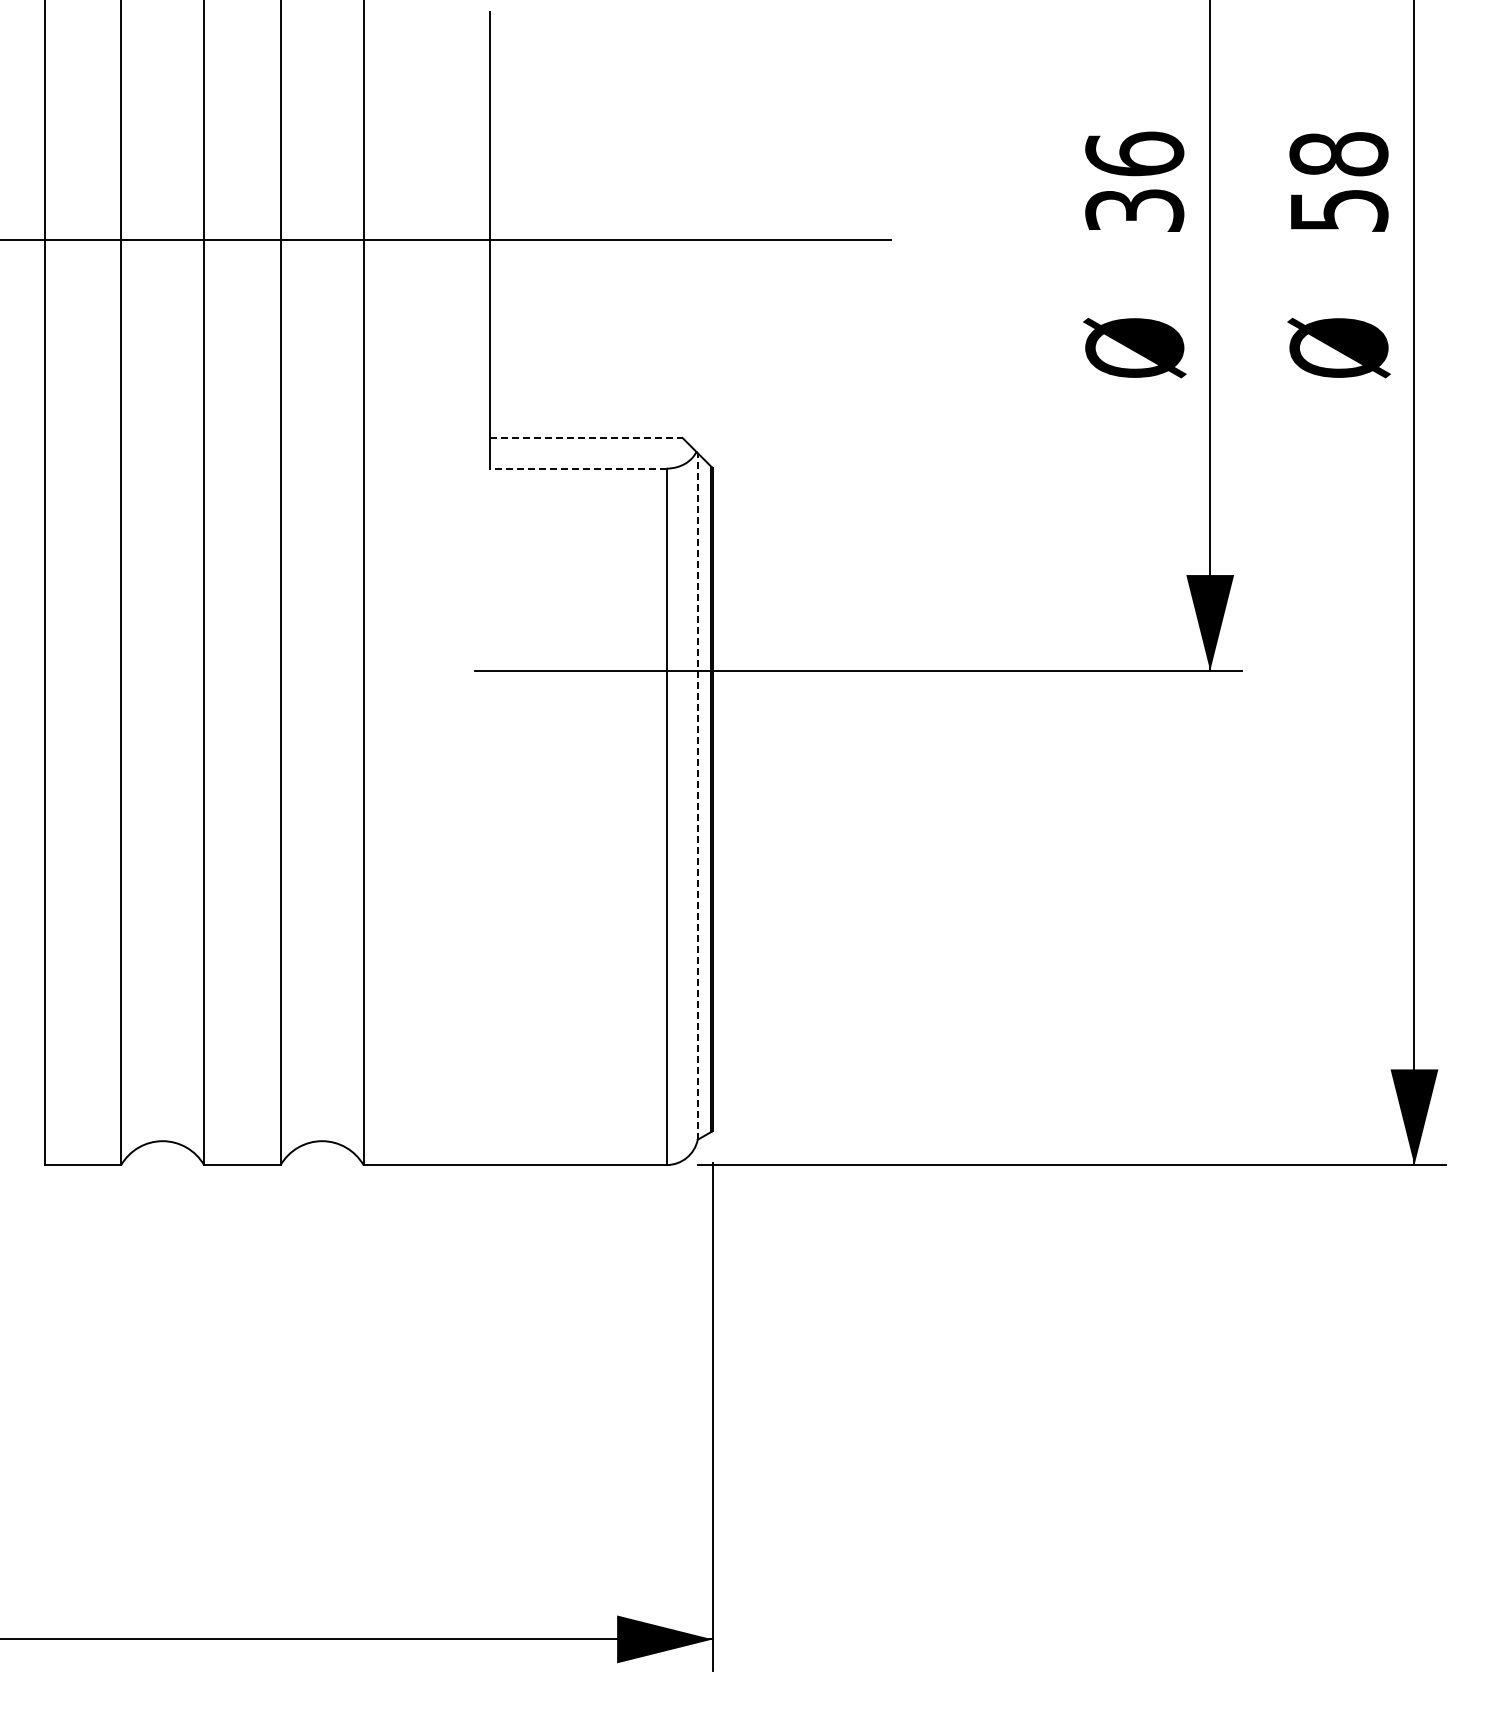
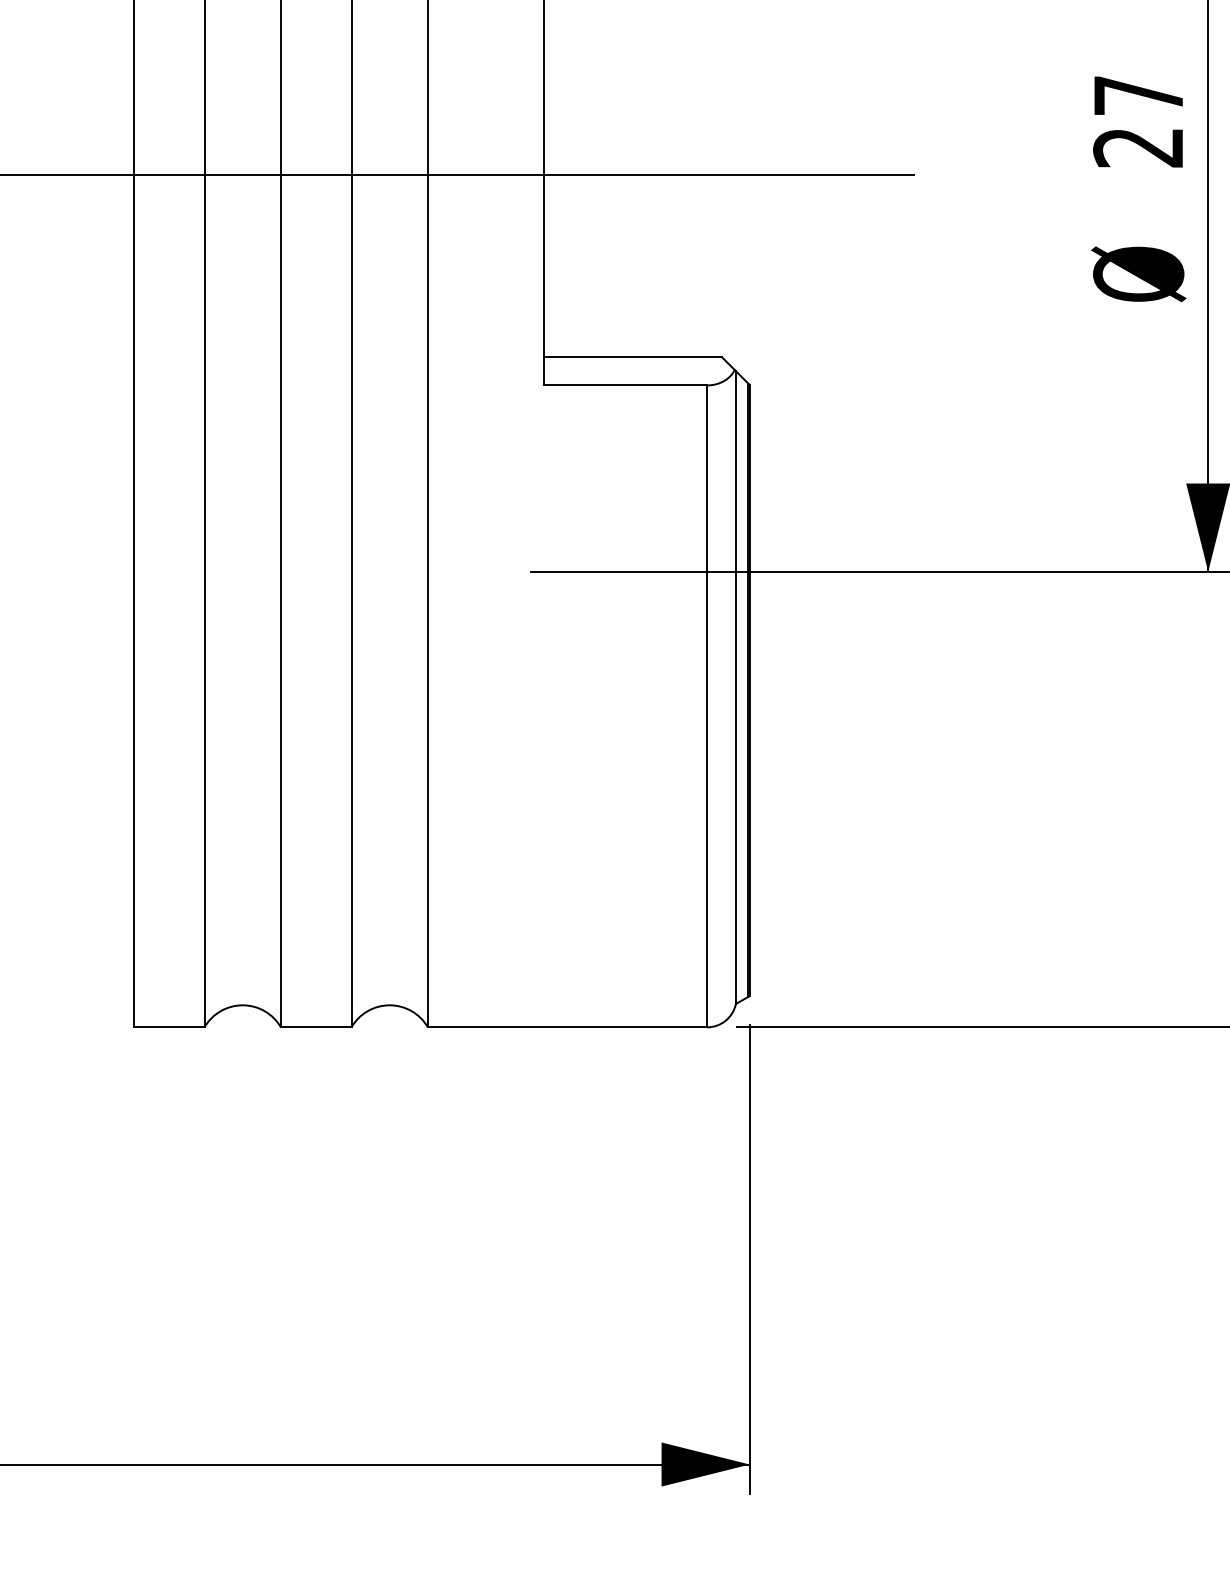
text: (1134, 181) -> (1138, 120), 36 -> 27
line: (586, 437) -> (633, 356), dashed -> solid
line: (578, 468) -> (625, 385), dashed -> solid
line: (697, 795) -> (735, 686), dashed -> solid

